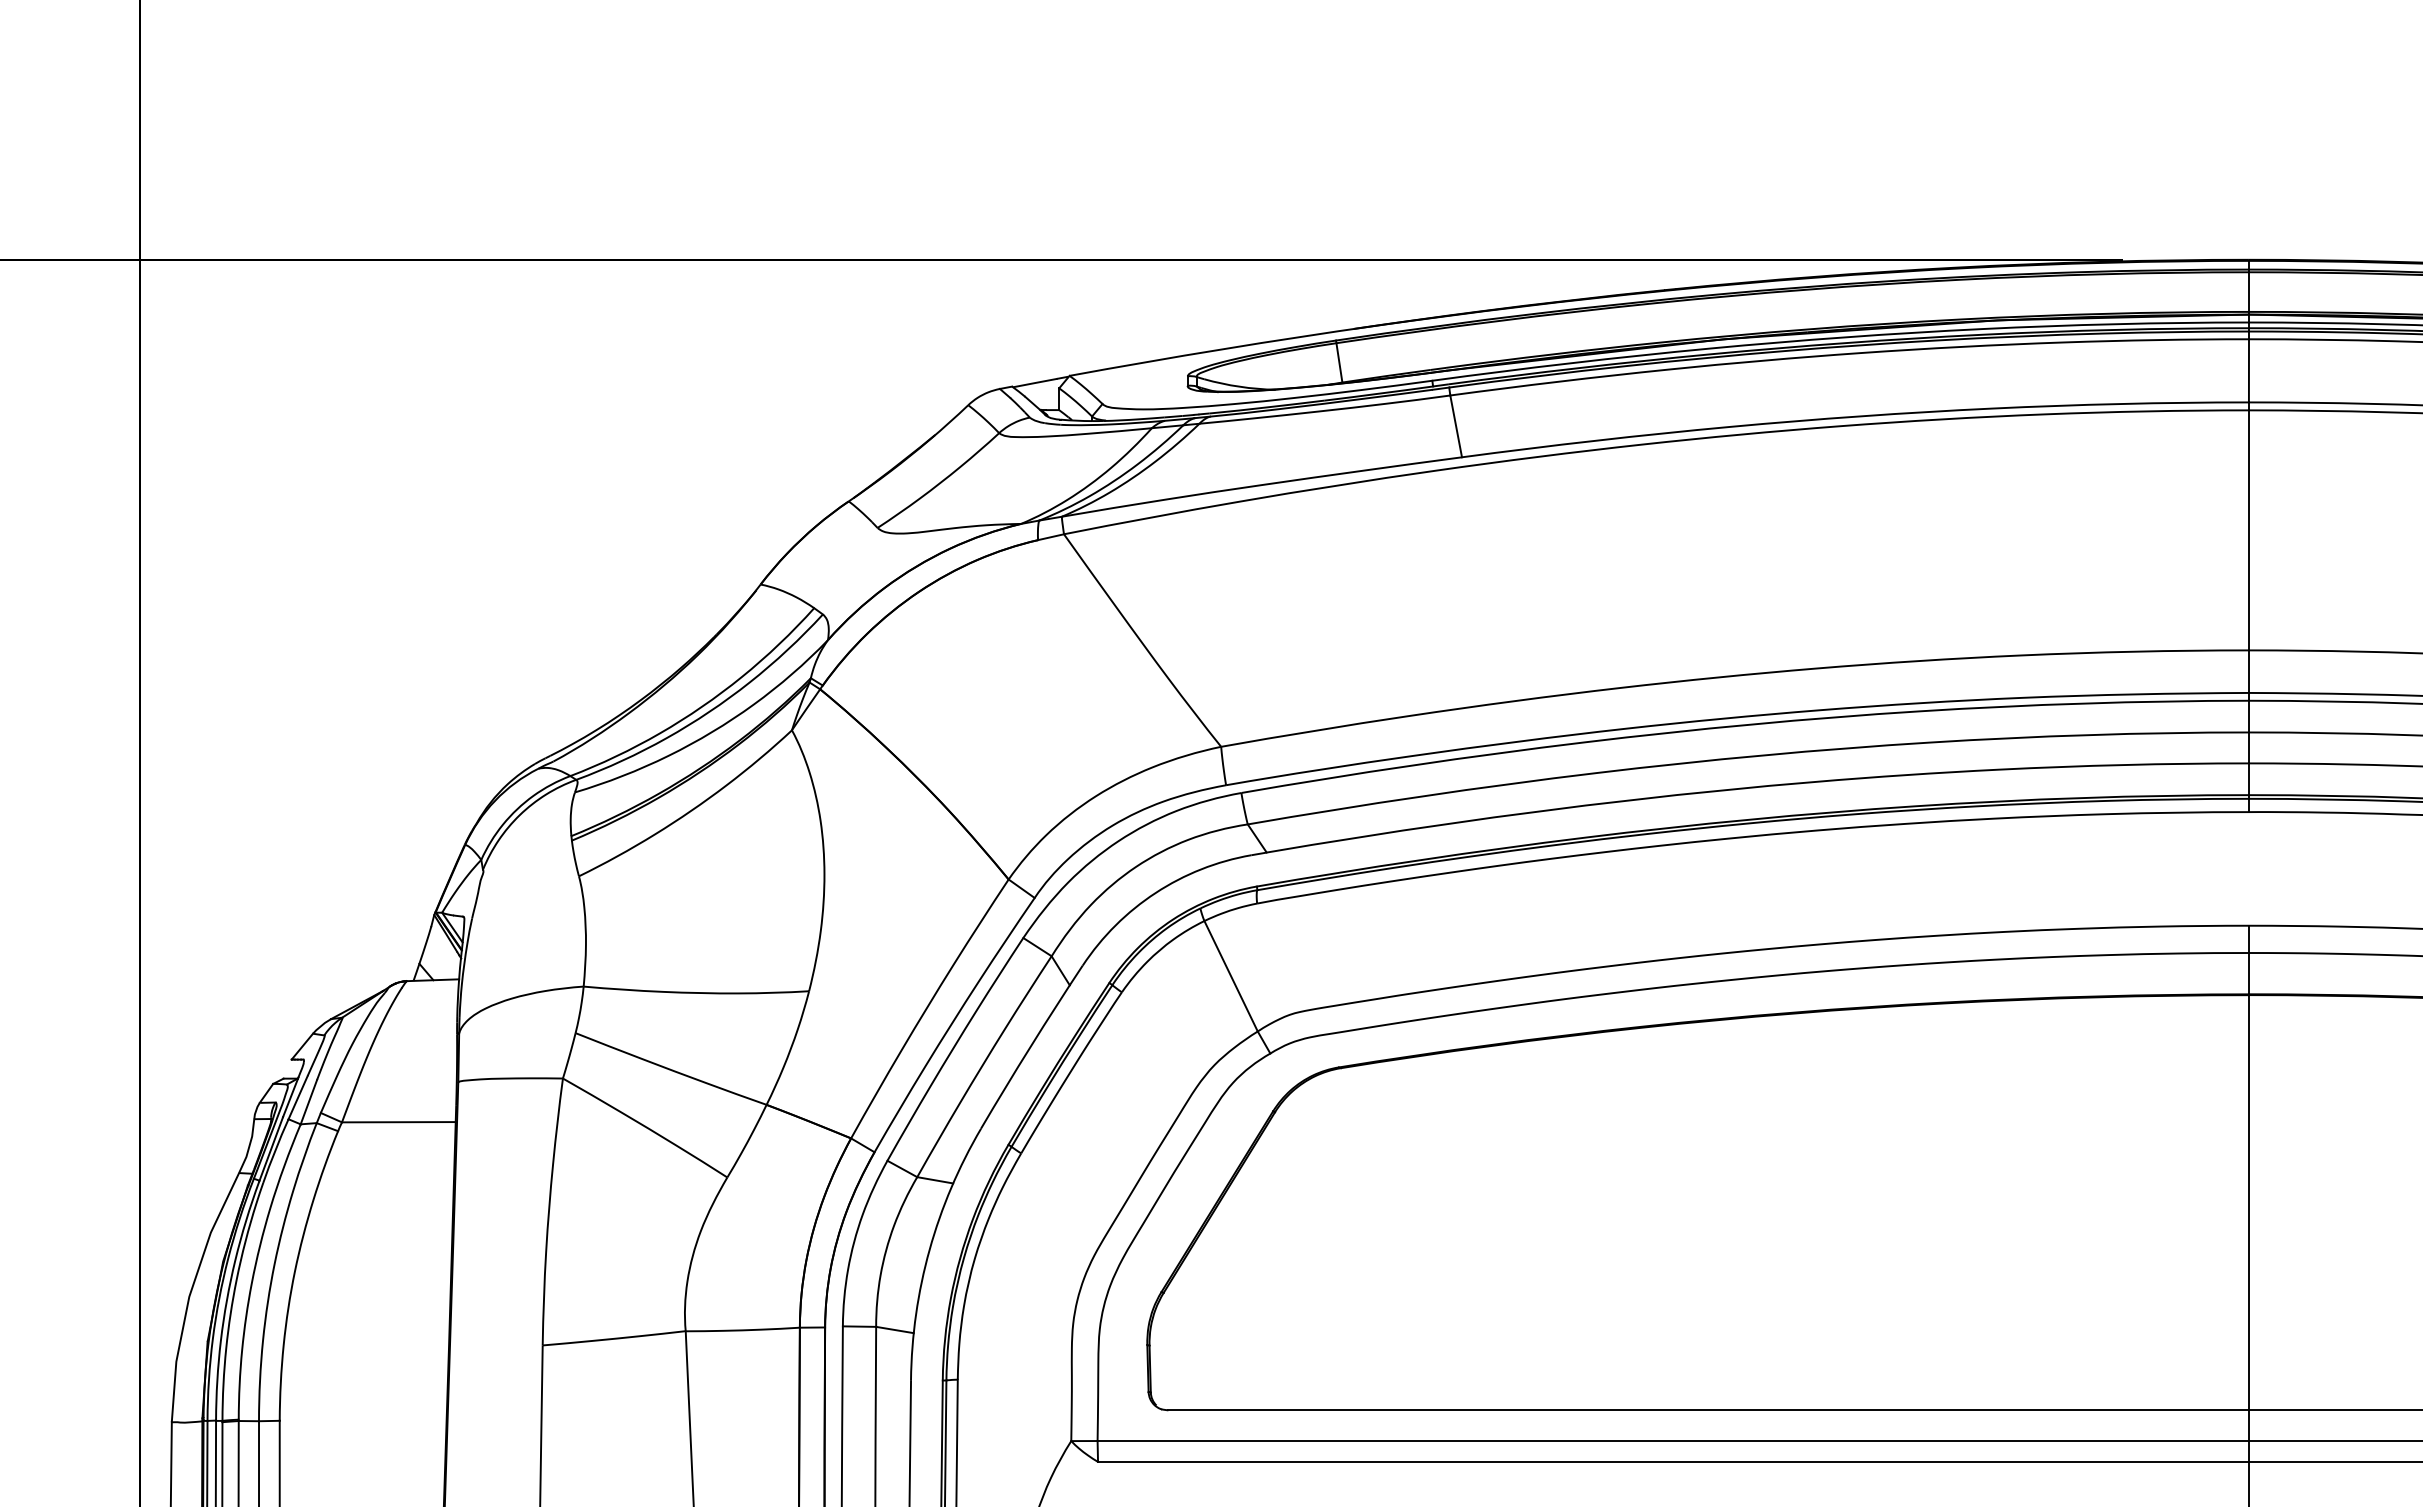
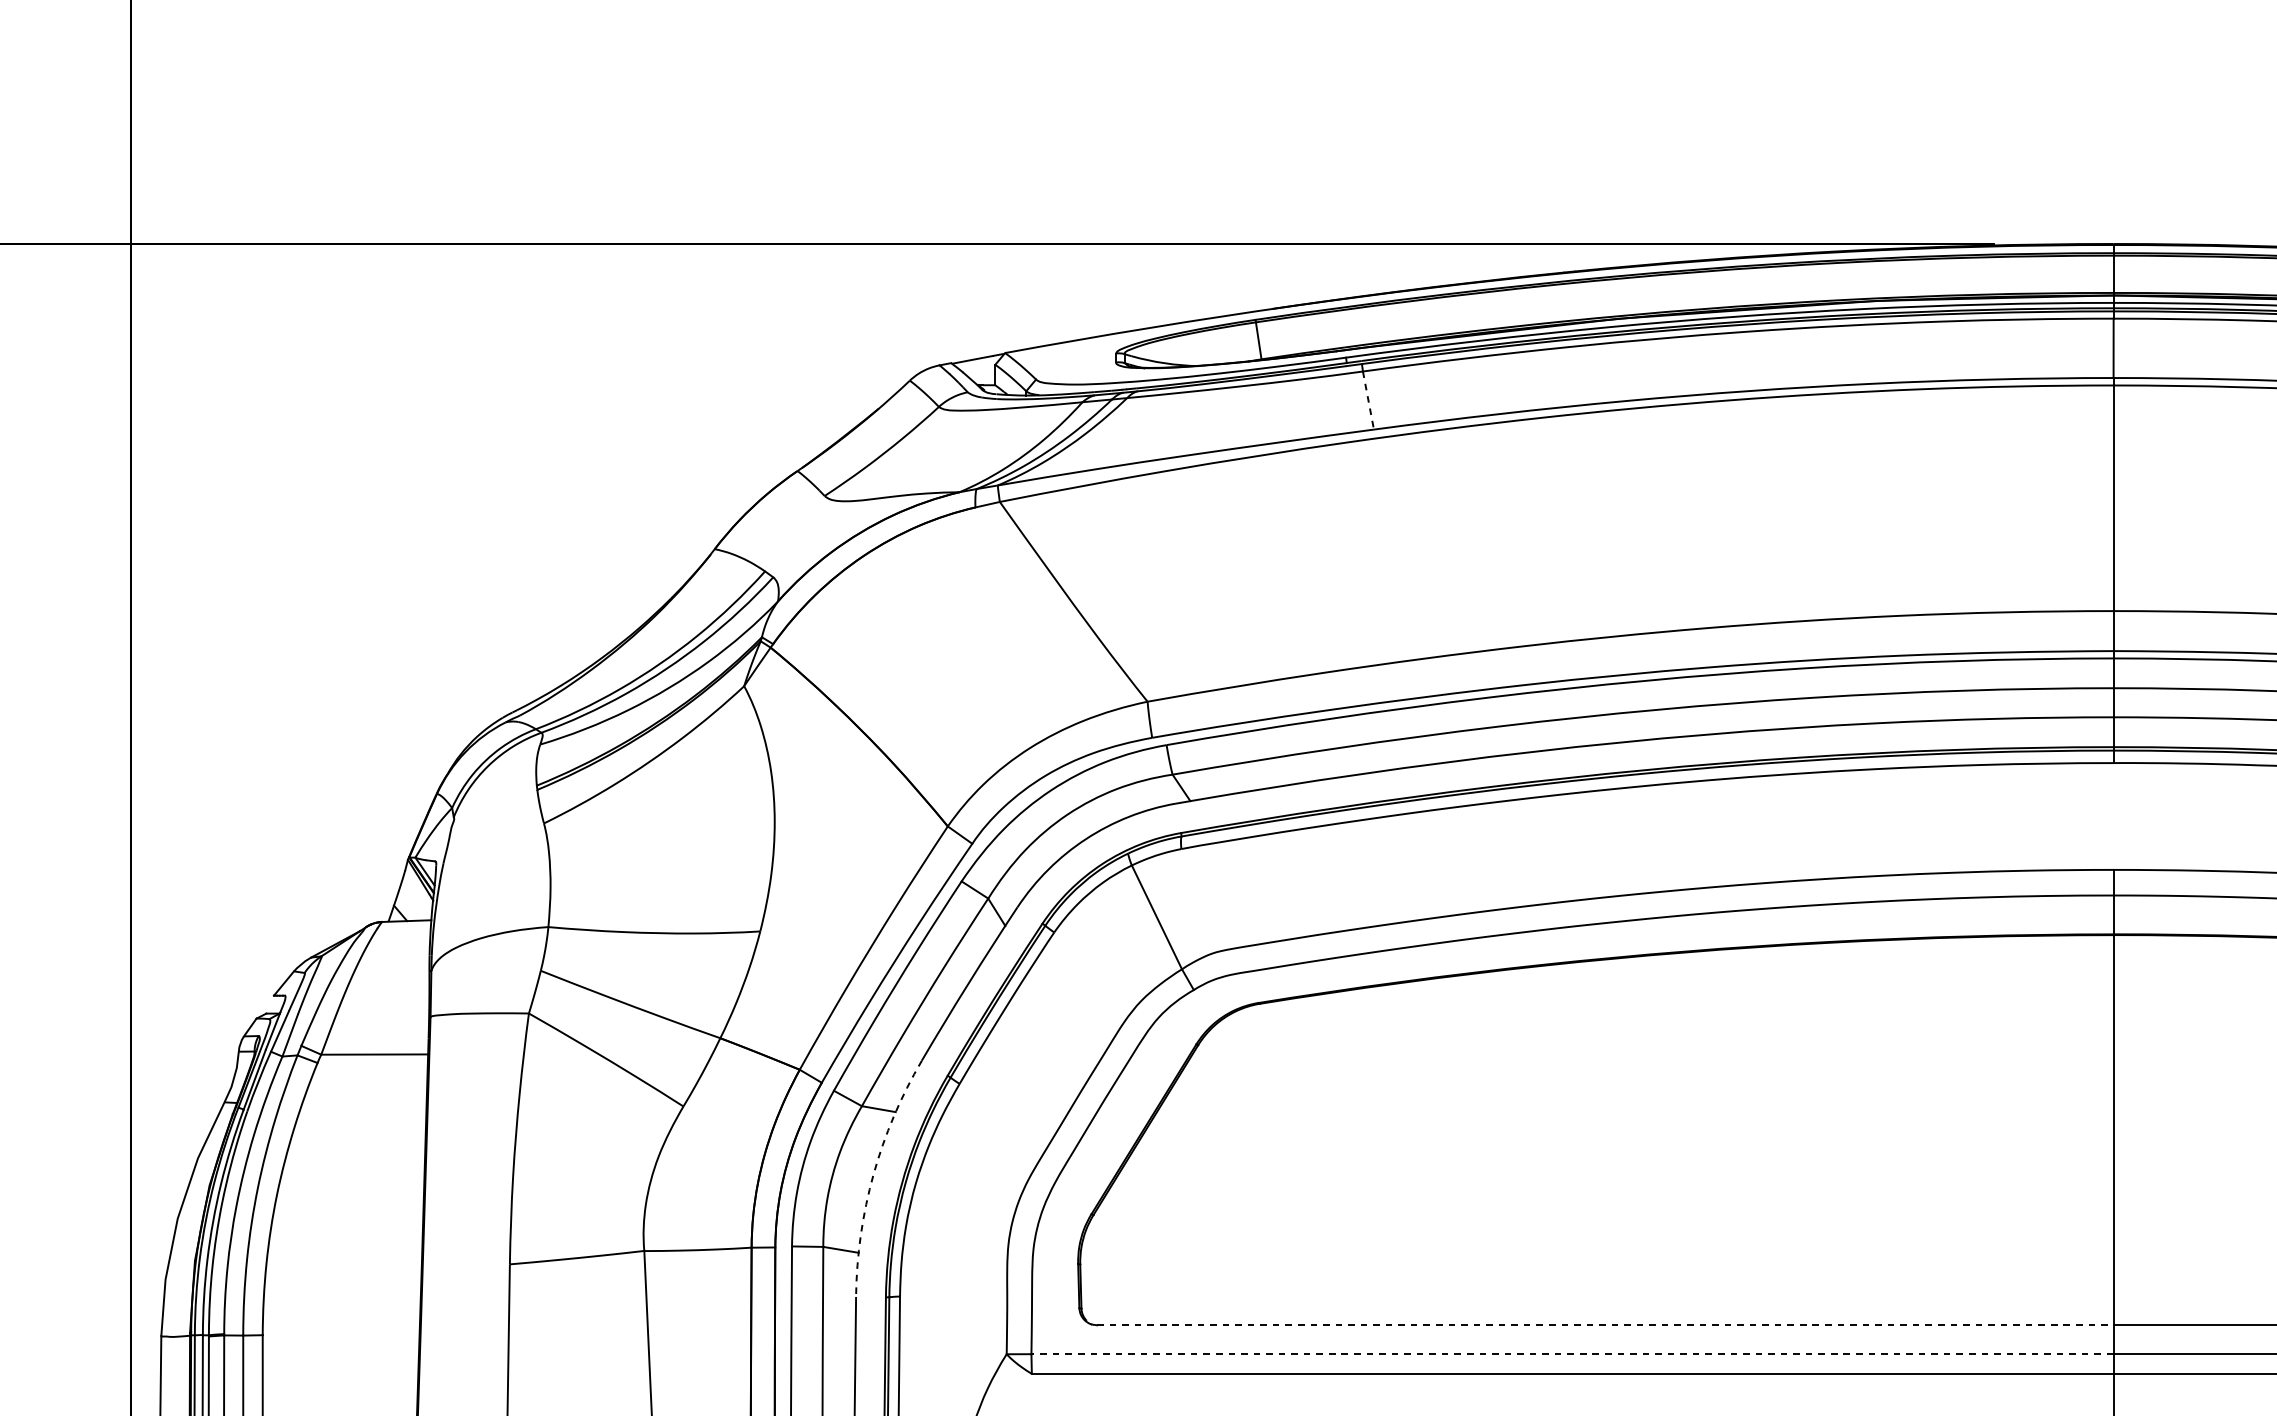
line: (1456, 426) -> (1368, 400), solid -> dashed
arc: (929, 1249) -> (873, 1174), solid -> dashed
line: (1708, 1410) -> (1605, 1325), solid -> dashed
line: (1673, 1441) -> (1572, 1354), solid -> dashed

